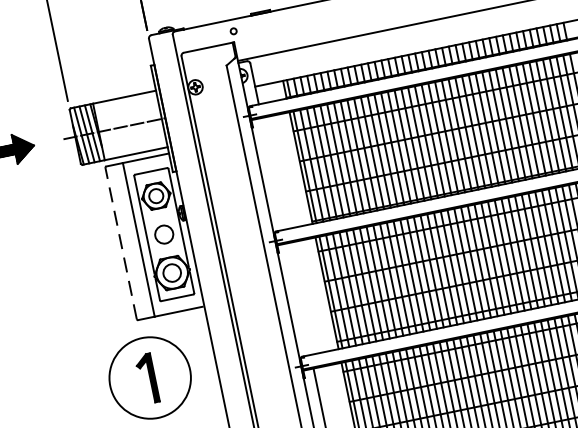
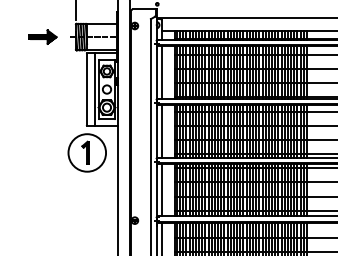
line: (272, 174) -> (161, 72), added
line: (120, 243) -> (86, 89), dashed -> solid
line: (298, 297) -> (161, 130), added

